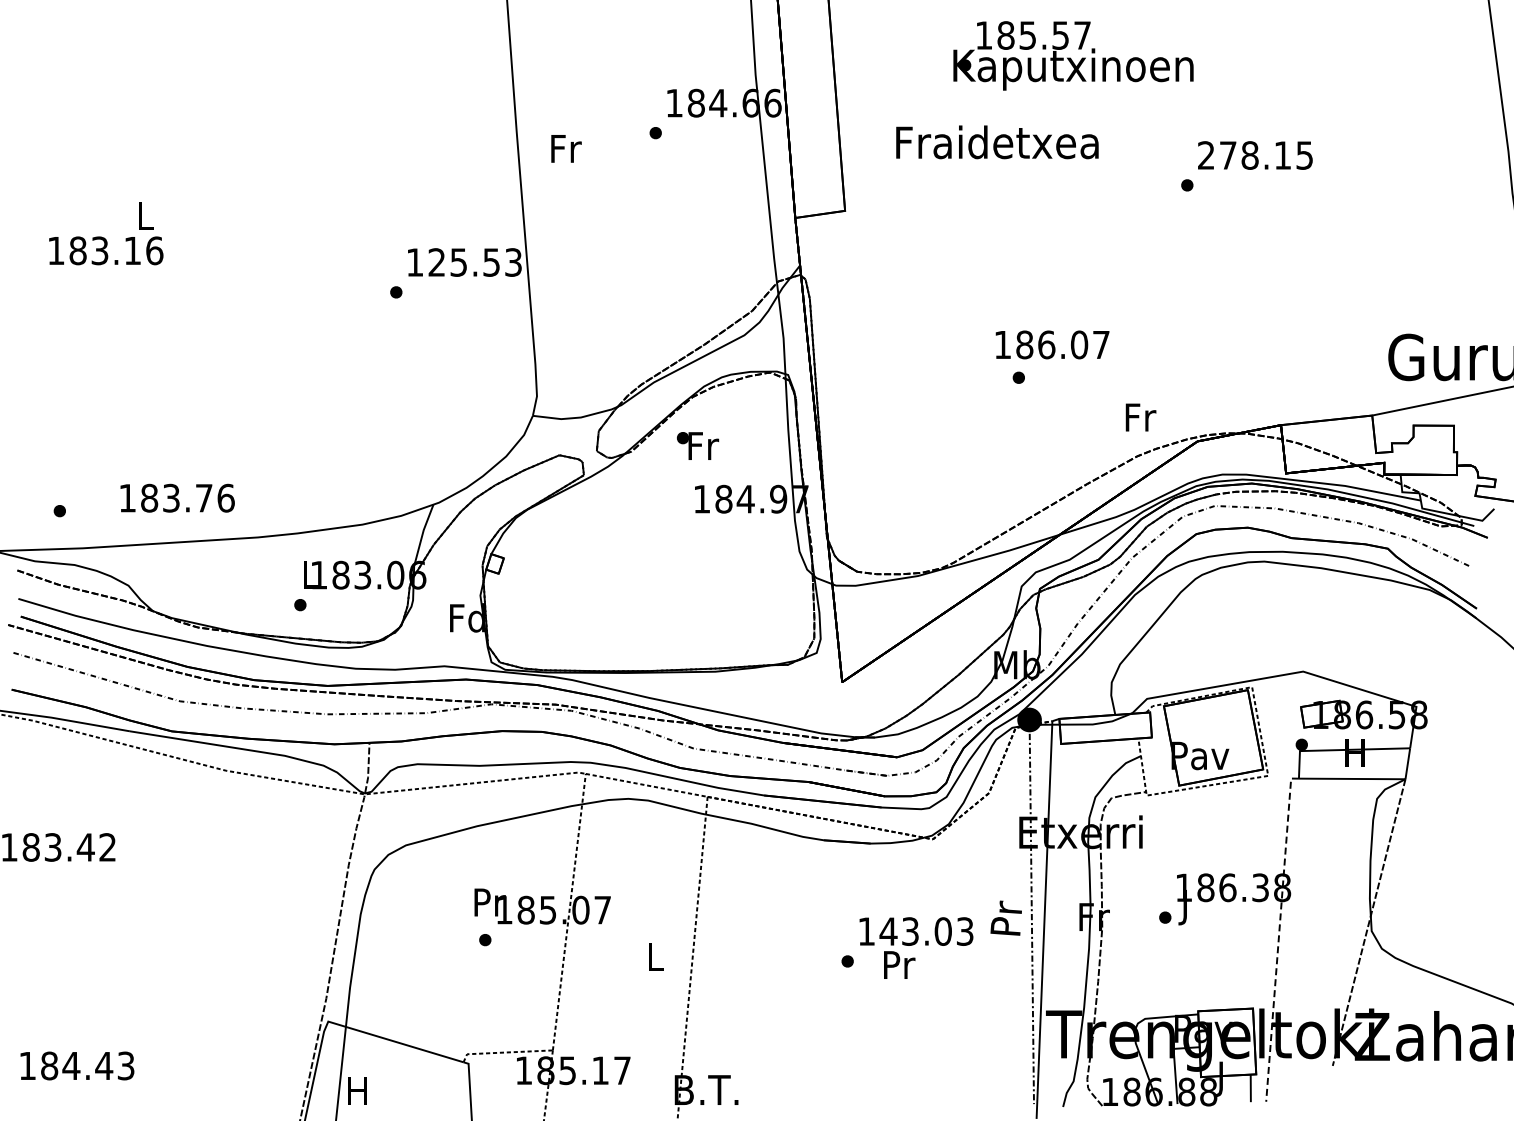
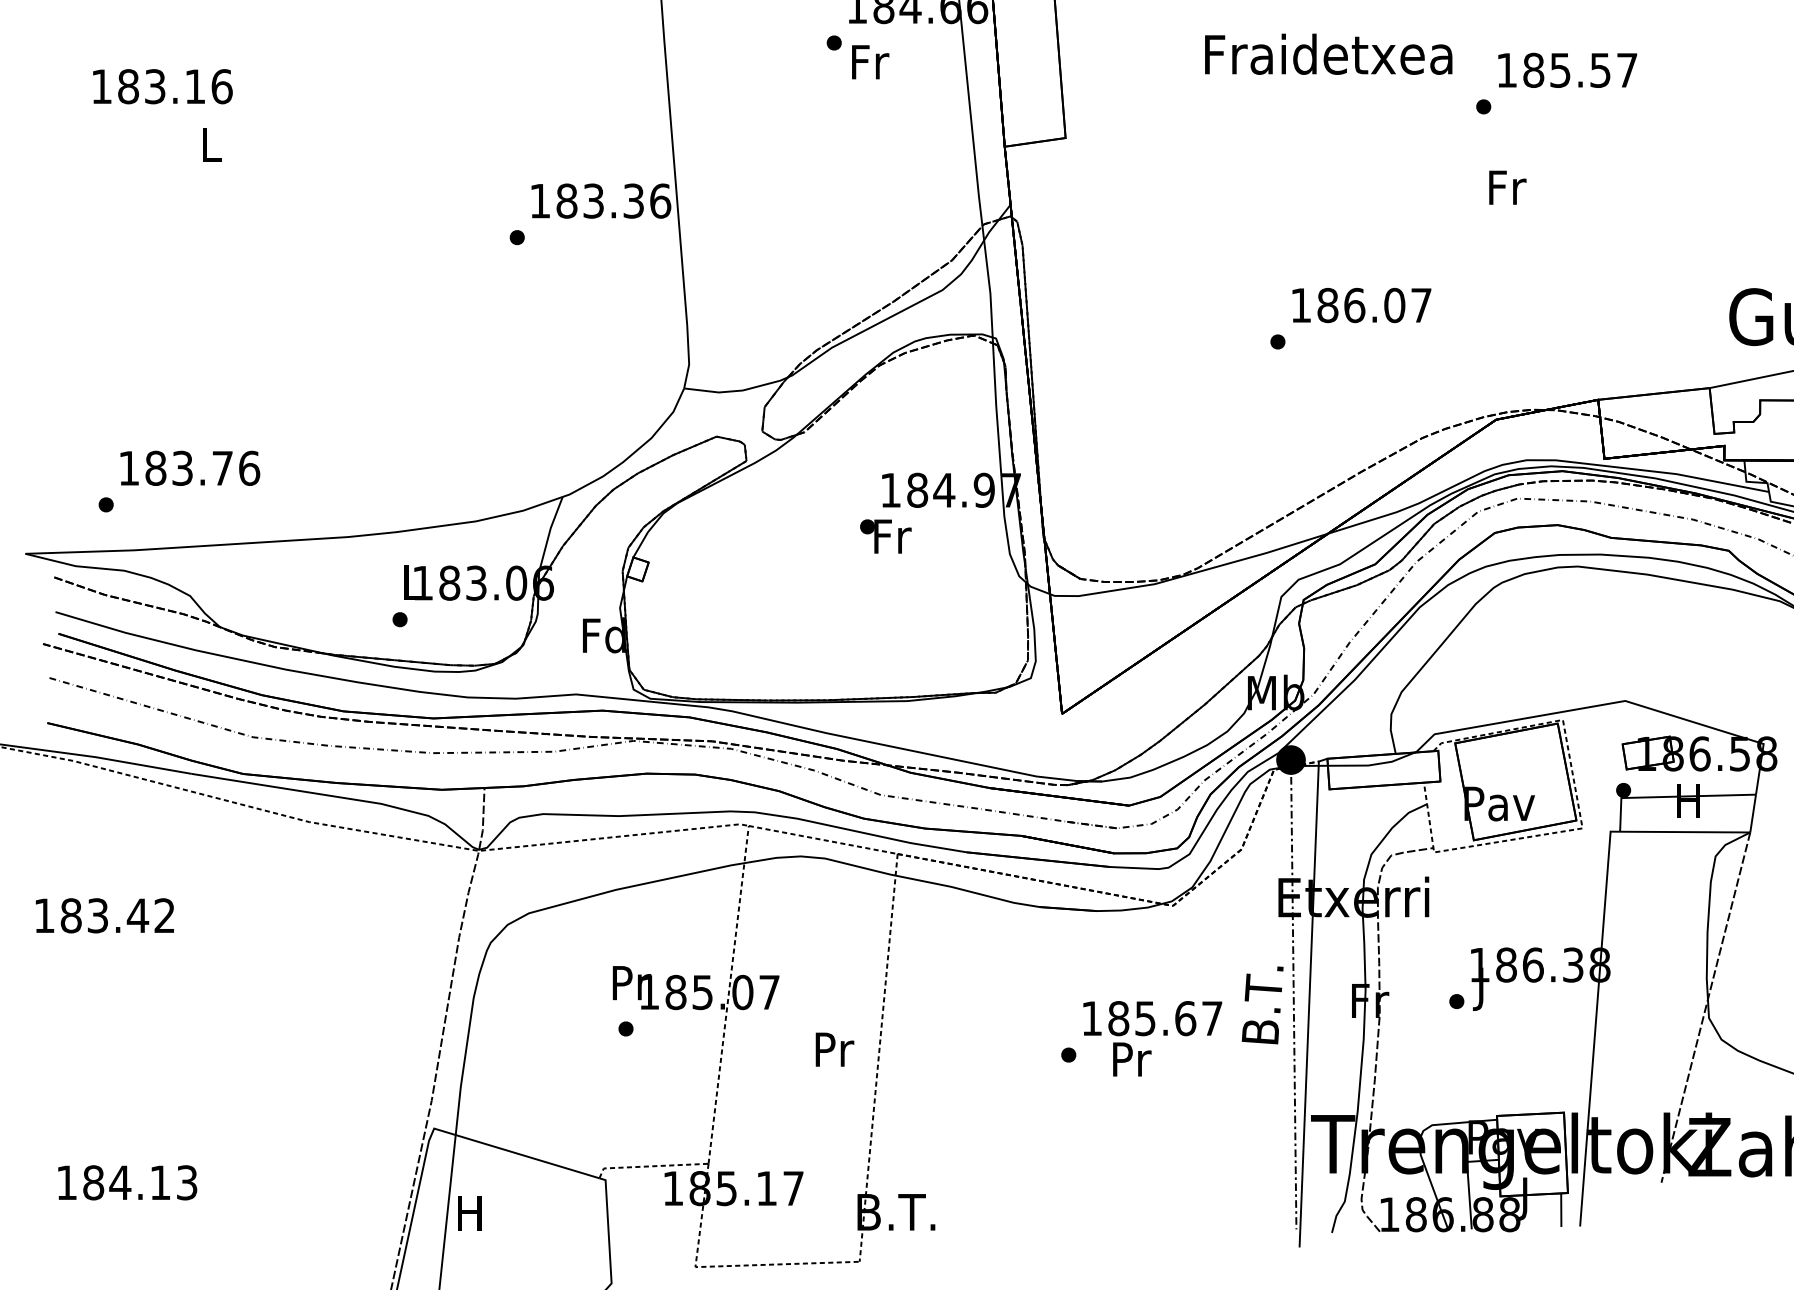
text: (997, 142) -> (1328, 54), moved
text: (566, 148) -> (870, 61), moved
text: (1255, 155) -> (1567, 70), 278.15 -> 185.57
text: (106, 250) -> (163, 86), moved
text: (475, 262) -> (614, 201), 125.53 -> 183.36
text: (1052, 344) -> (1361, 304), moved
text: (1140, 417) -> (1507, 187), moved
text: (698, 445) -> (886, 535), moved
text: (177, 497) -> (190, 467), moved
text: (1006, 920) -> (1262, 1005), Pr -> B.T.
text: (926, 931) -> (1165, 1018), 143.03 -> 185.67
line: (1279, 935) -> (1596, 1023), dashed -> solid
text: (656, 956) -> (835, 1049), L -> Pr
text: (104, 1065) -> (160, 1182), 184.43 -> 184.13

